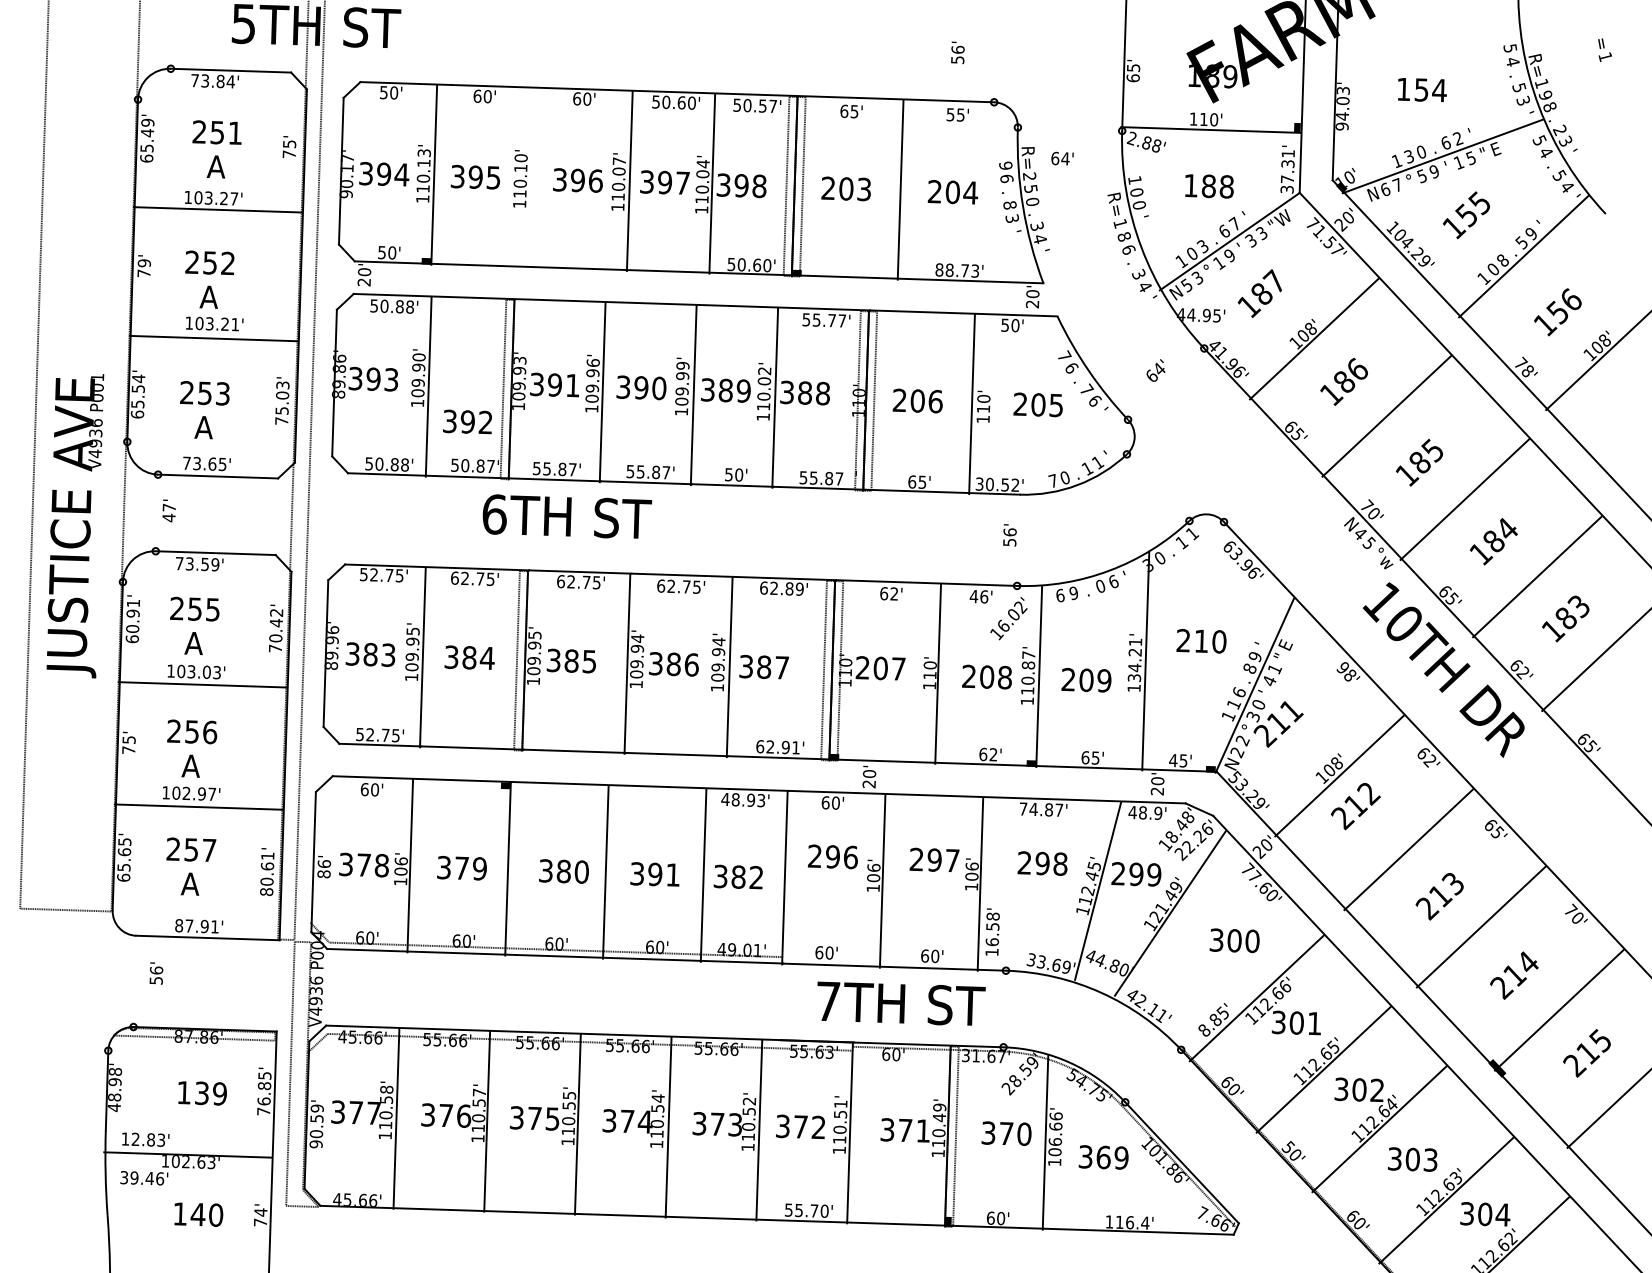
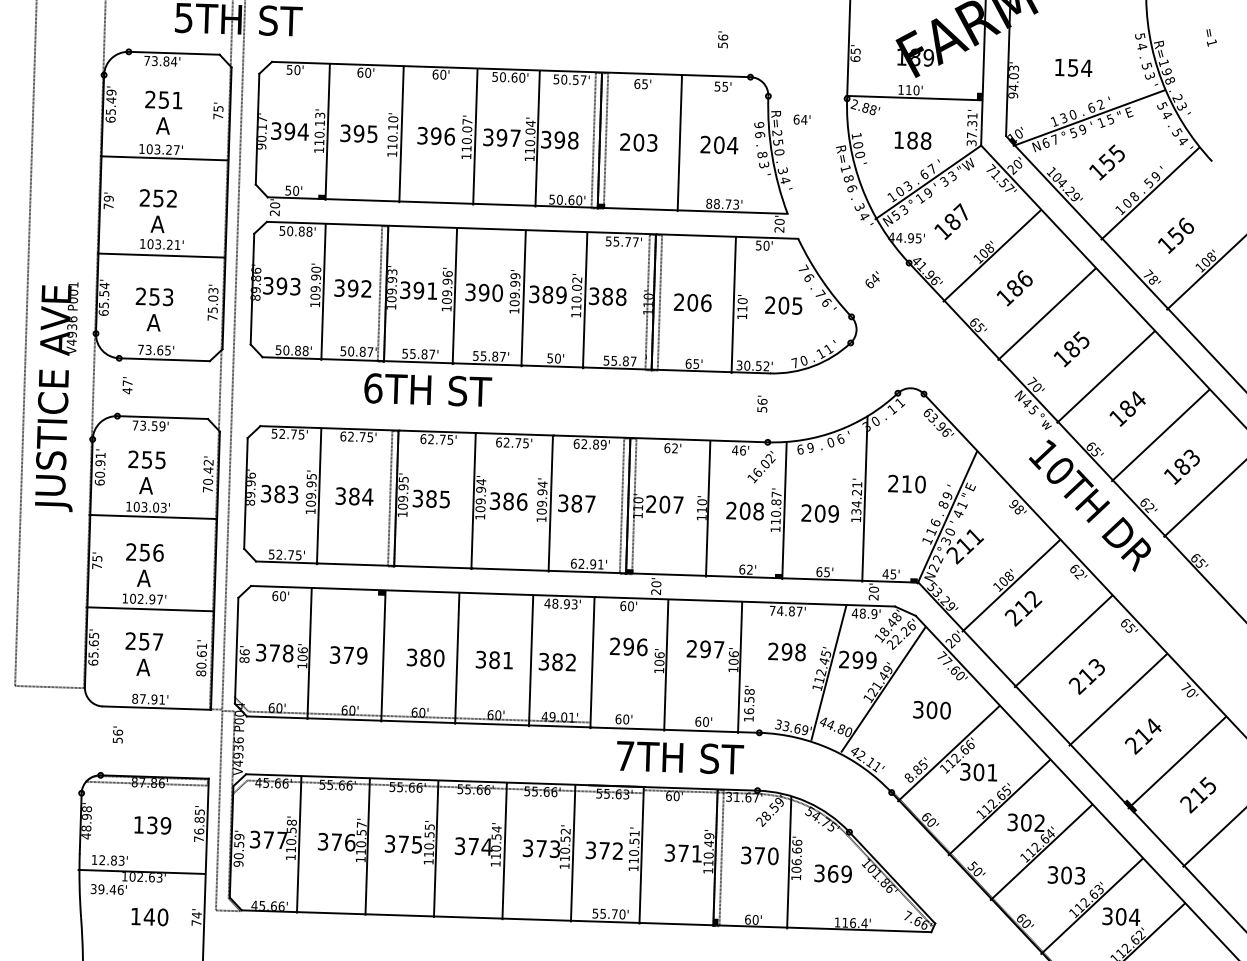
line: (531, 178) -> (401, 134), added
text: (467, 421) -> (352, 288), moved
text: (655, 874) -> (494, 660), 391 -> 381

